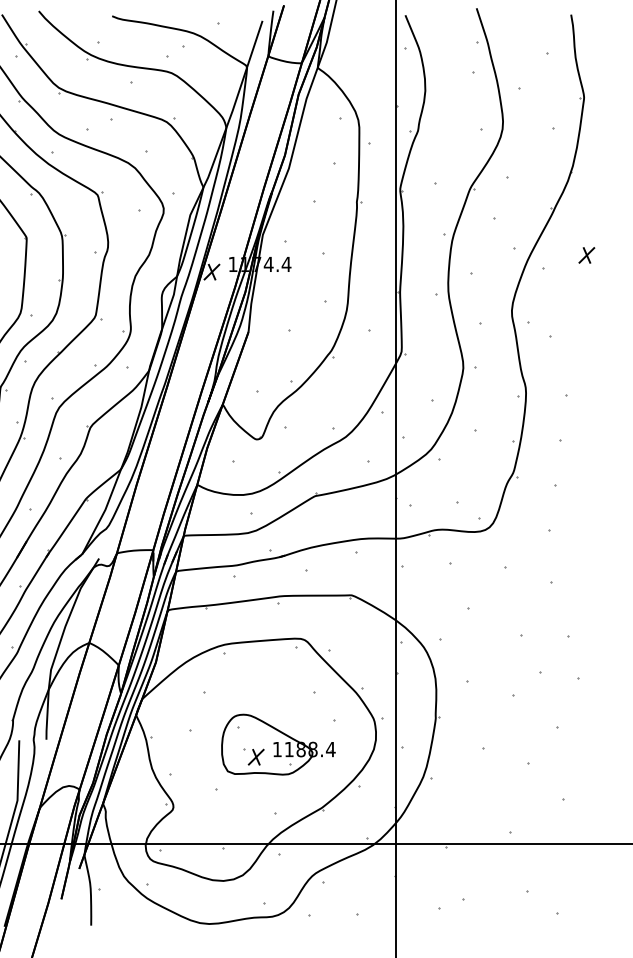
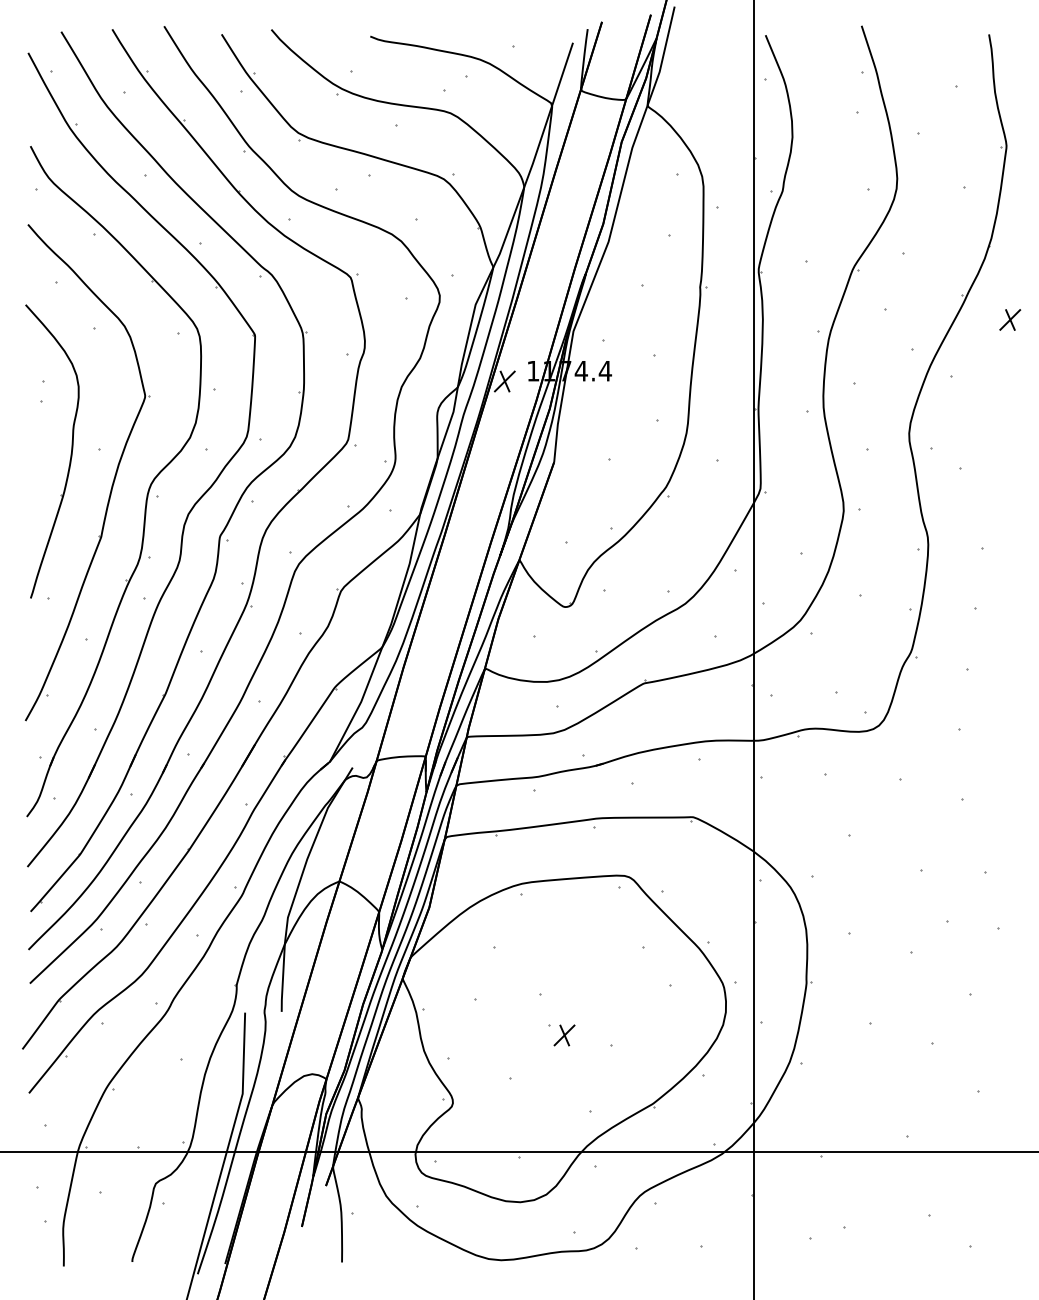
part: (587, 255) -> (1010, 319), moved
part: (278, 744) -> (594, 1018), removed

